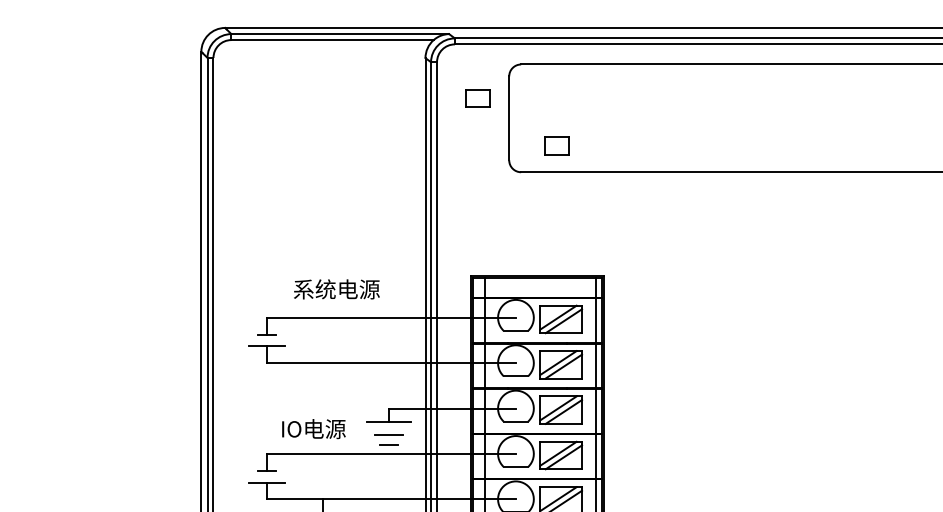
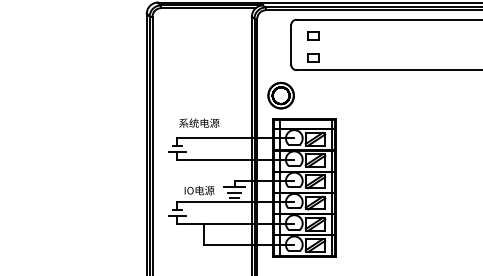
part: (477, 98) -> (313, 35), moved
part: (486, 226) -> (280, 95), added
text: (337, 287) -> (199, 122), moved

